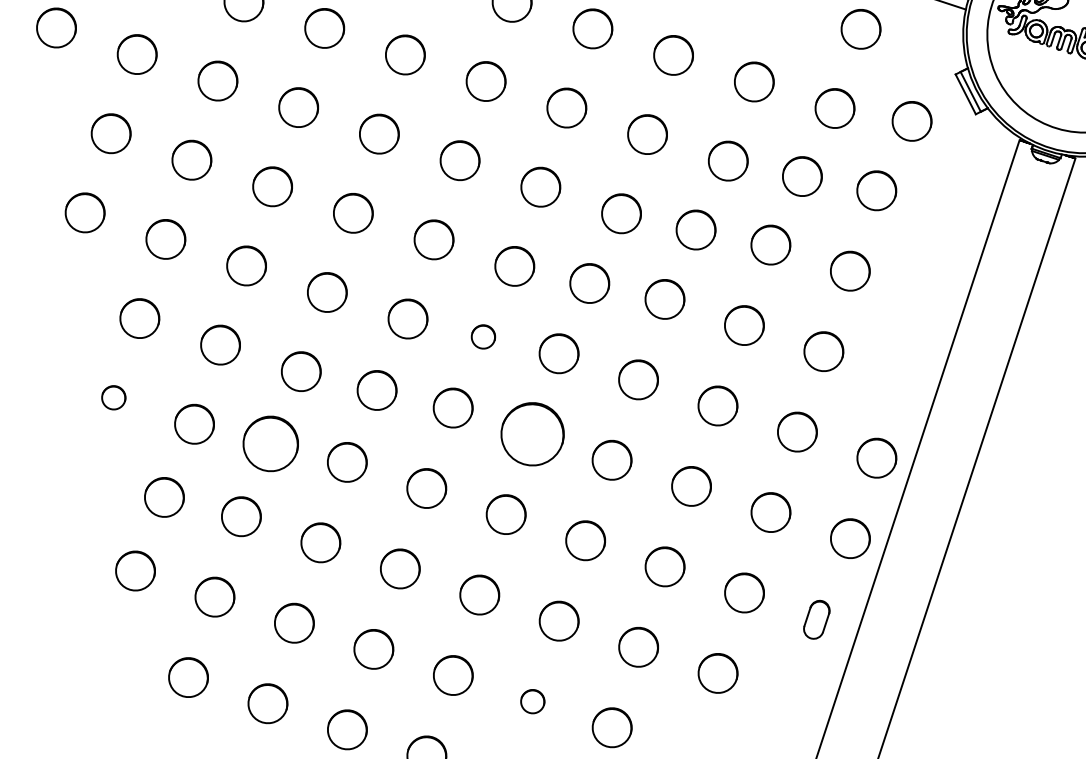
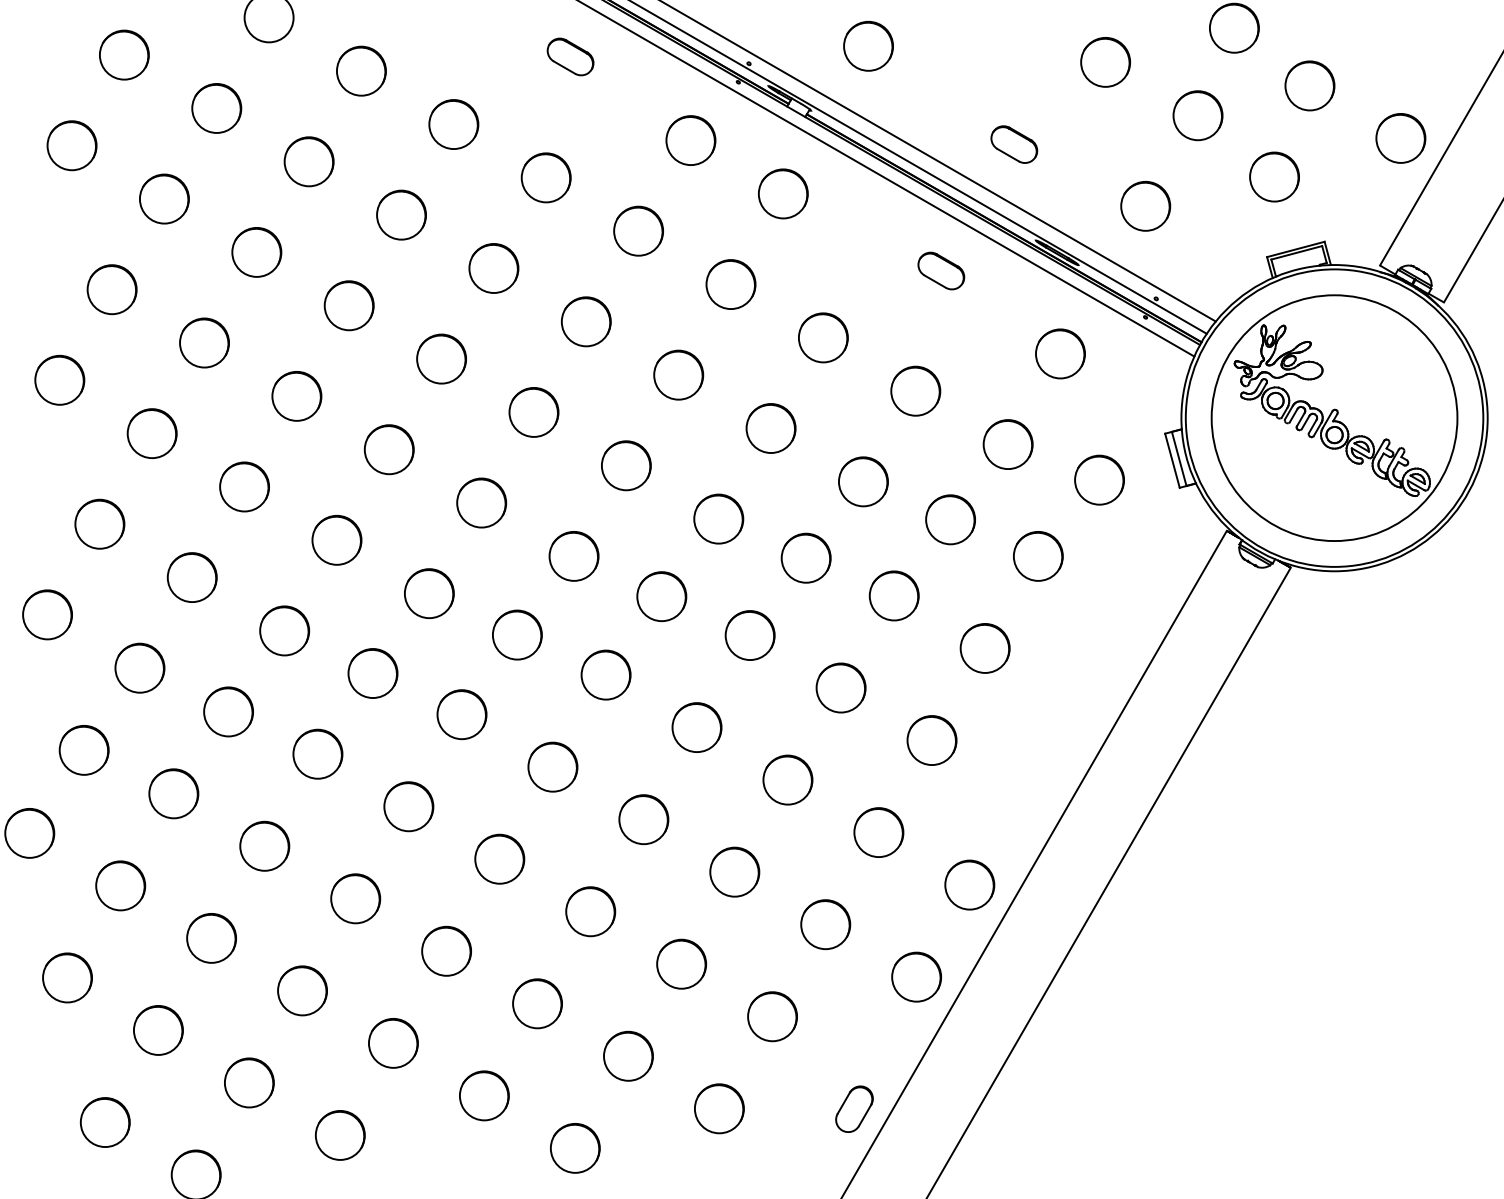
circle: (483, 336) -> (517, 634), size x1.67
circle: (113, 397) -> (47, 614), size x1.67
circle: (532, 433) -> (552, 766), size x0.62
circle: (270, 443) -> (228, 711), size x0.71
part: (816, 619) -> (854, 1108), moved
circle: (532, 701) -> (484, 1095), size x1.67

